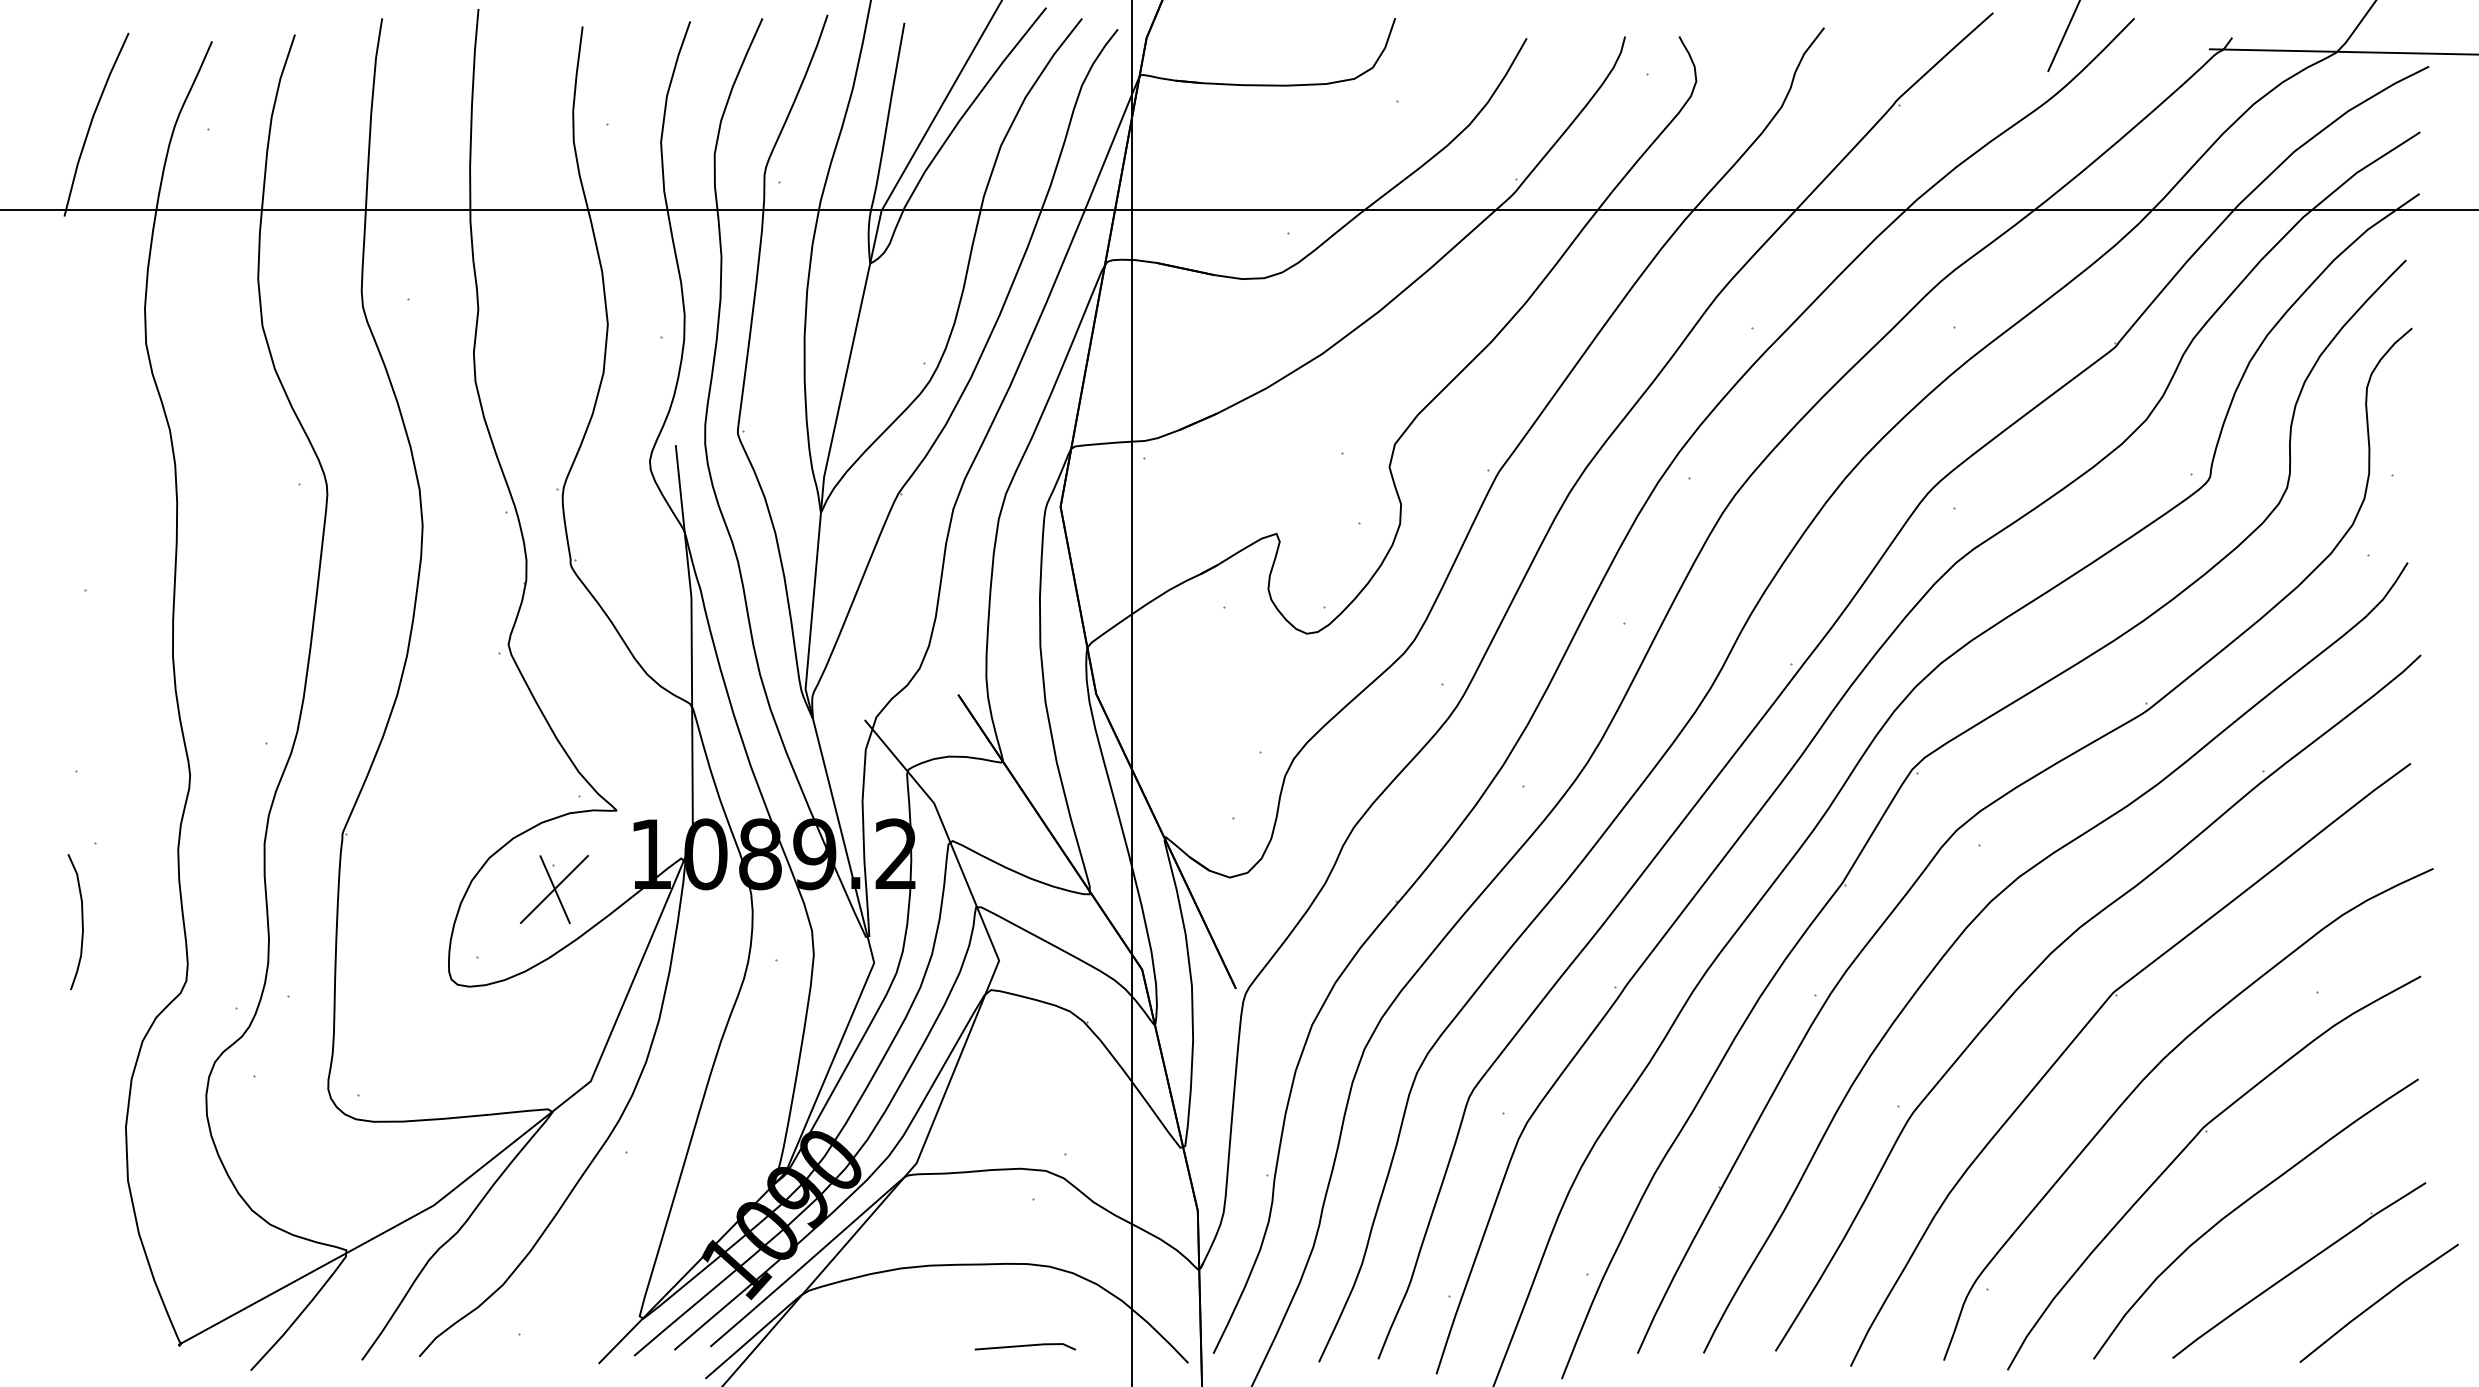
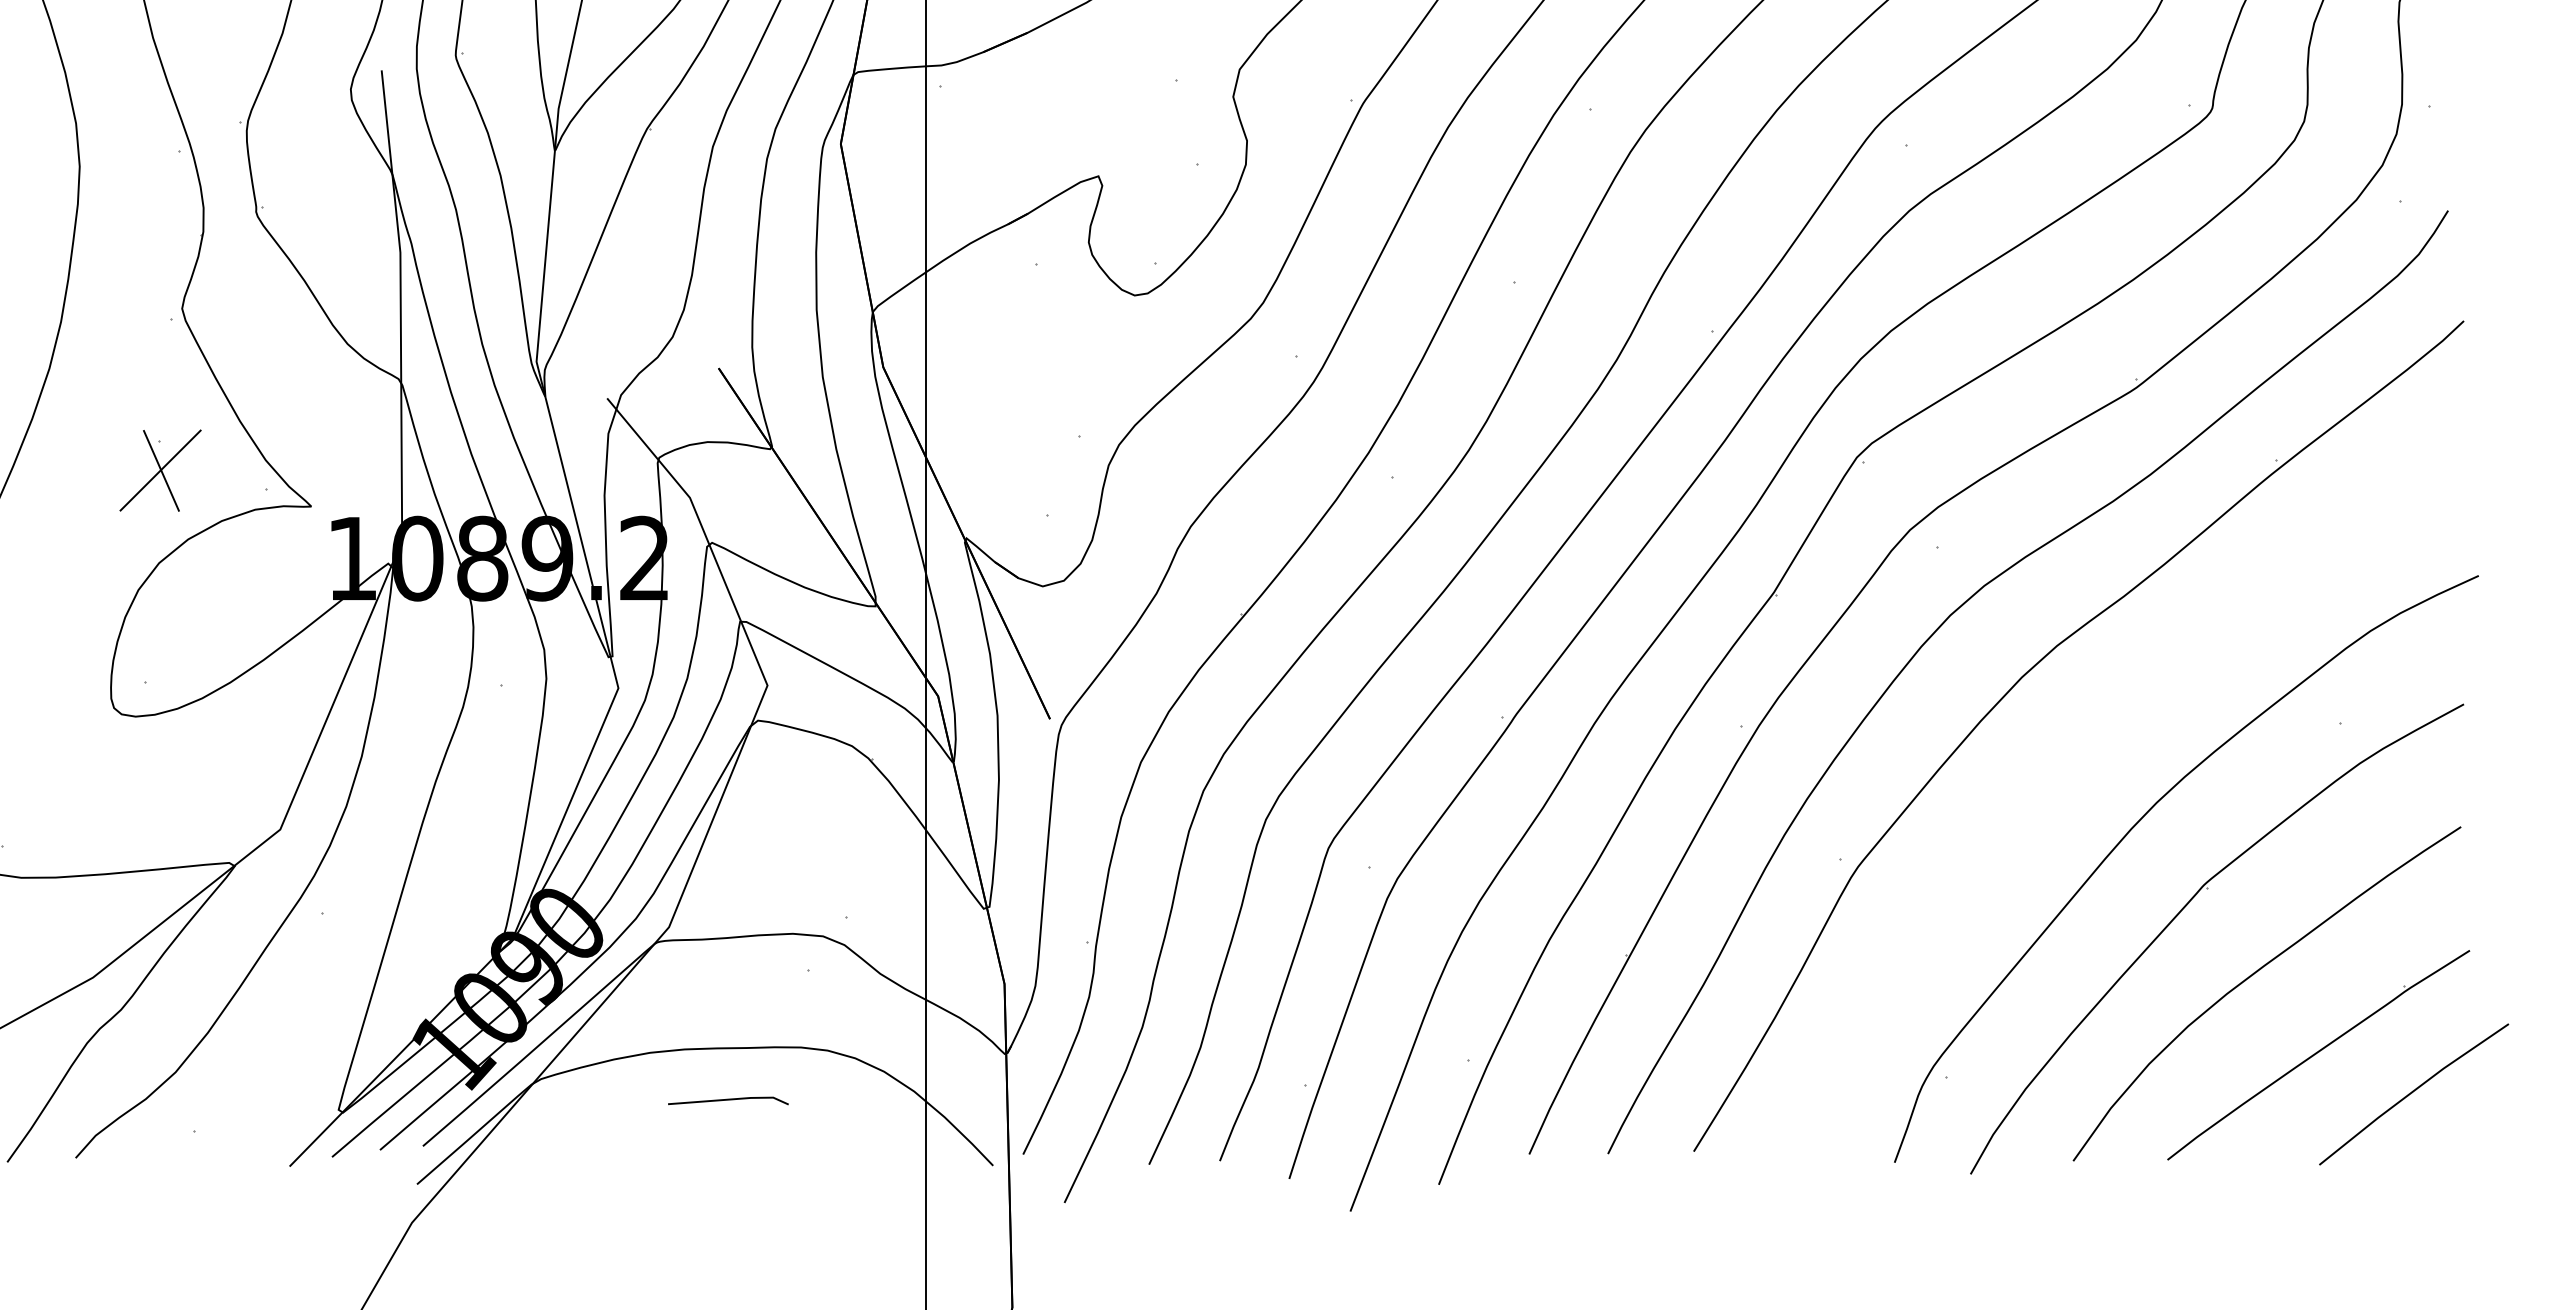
part: (554, 889) -> (160, 470), moved
part: (2088, 1024) -> (2067, 761), removed
line: (1024, 1346) -> (727, 1100), moved

